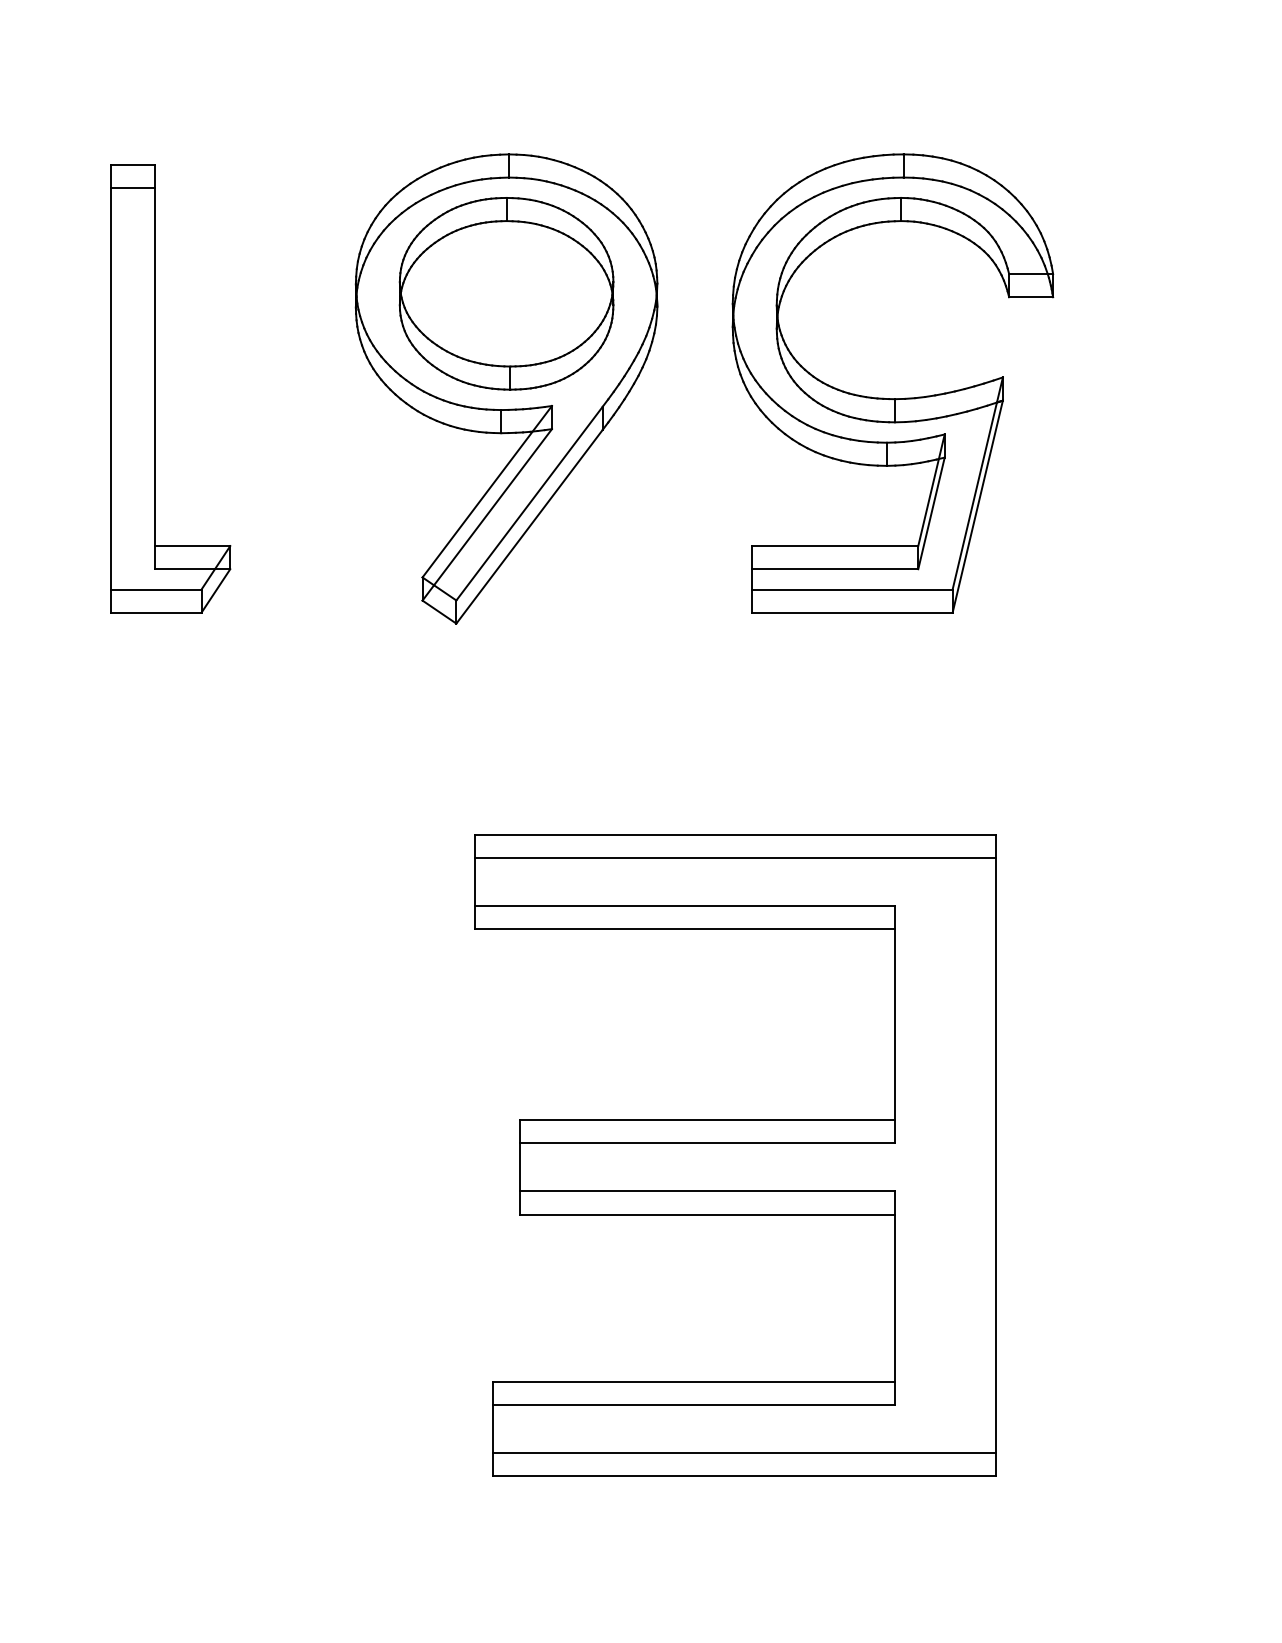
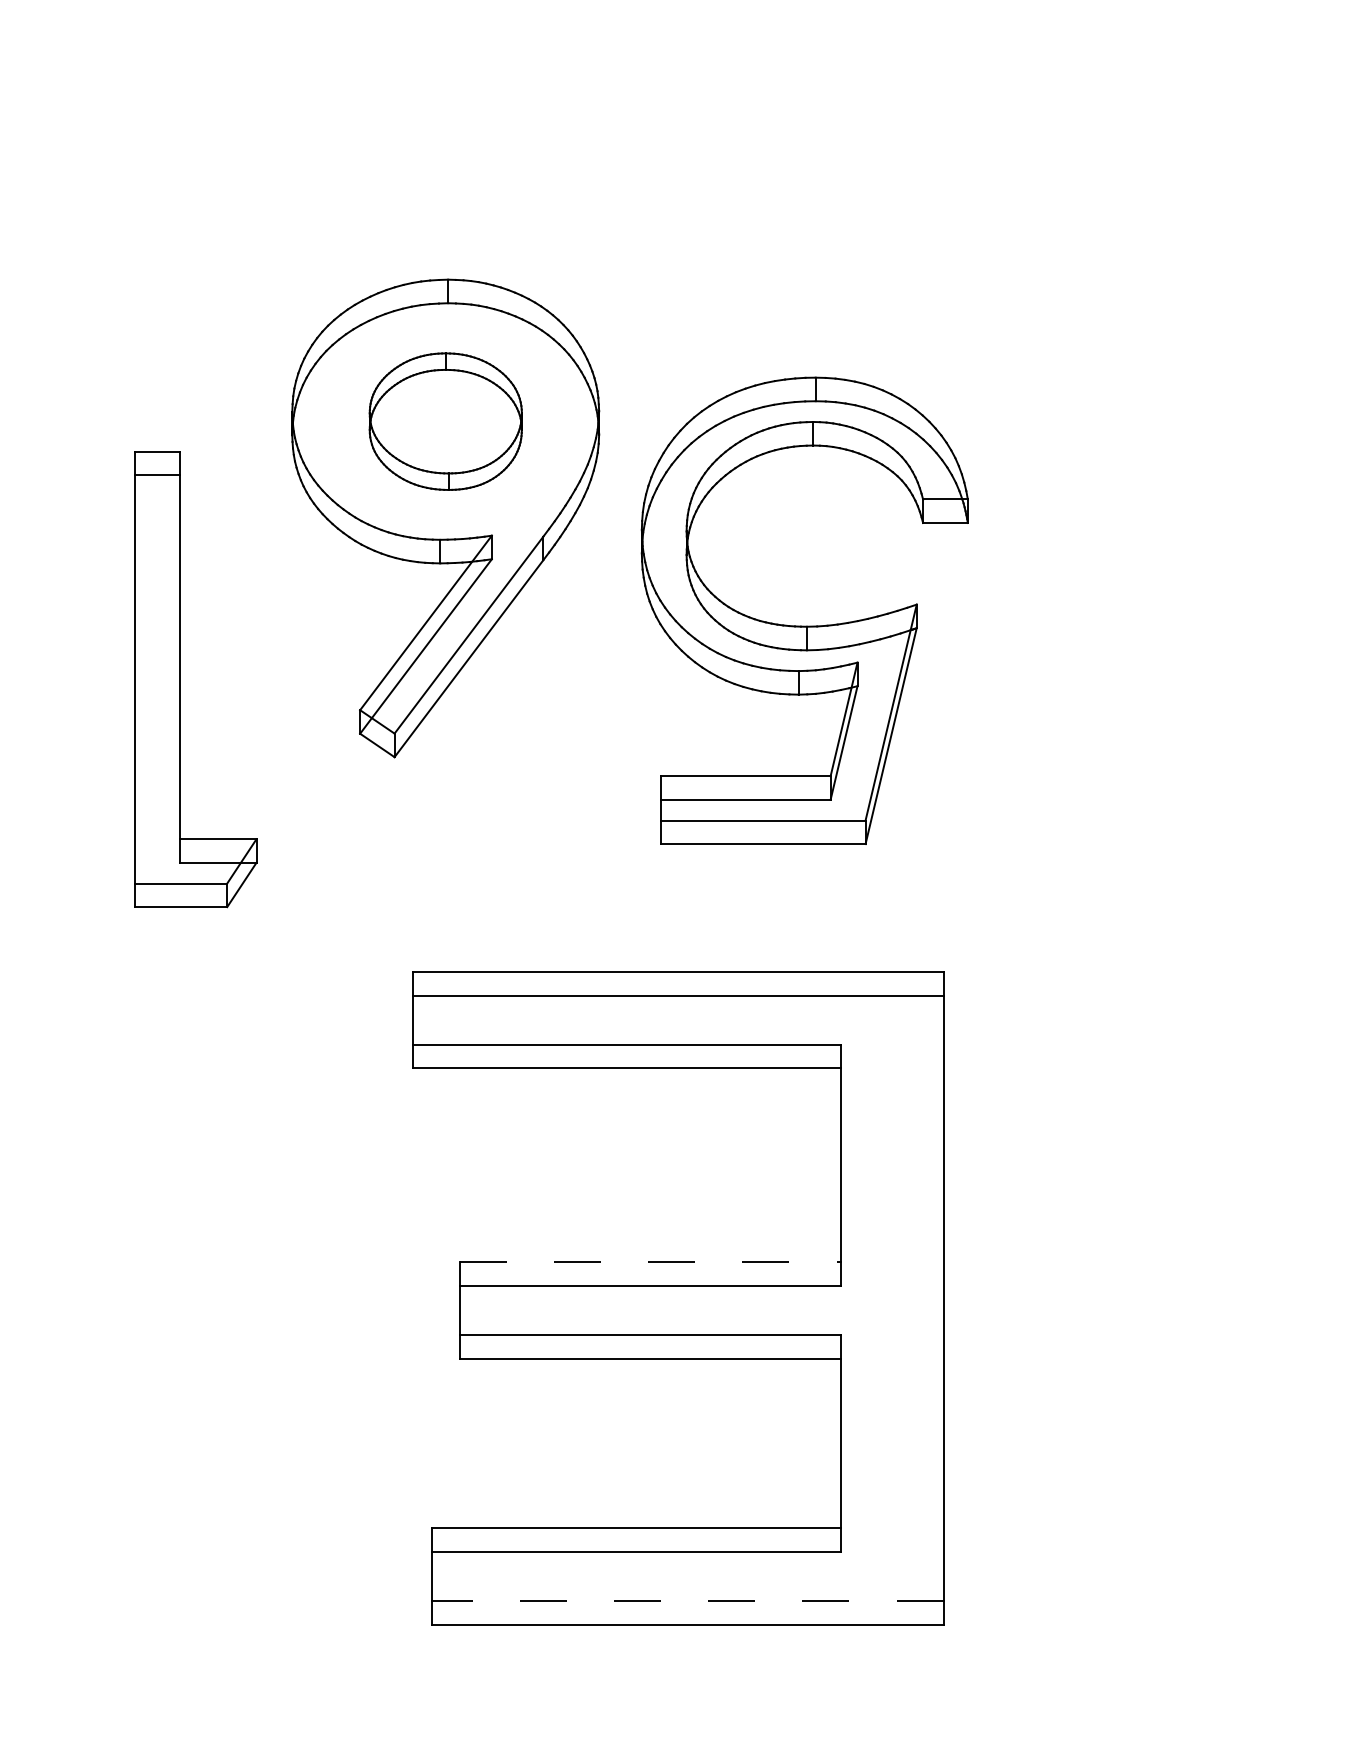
part: (506, 293) -> (445, 421), size x0.7
part: (155, 389) -> (180, 679), moved
part: (892, 397) -> (804, 625), moved
line: (707, 1120) -> (650, 1262), solid -> dashed
line: (744, 1452) -> (687, 1600), solid -> dashed

